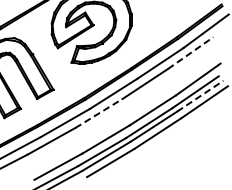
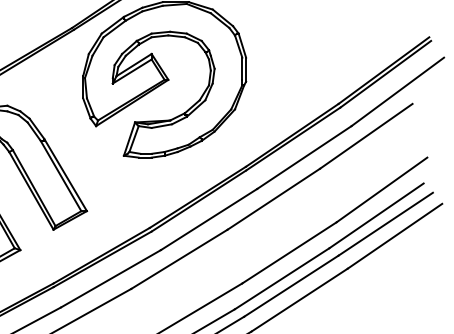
line: (190, 53) -> (365, 137), dashed -> solid
line: (200, 96) -> (386, 224), dashed -> solid
line: (98, 113) -> (178, 259), dashed -> solid

